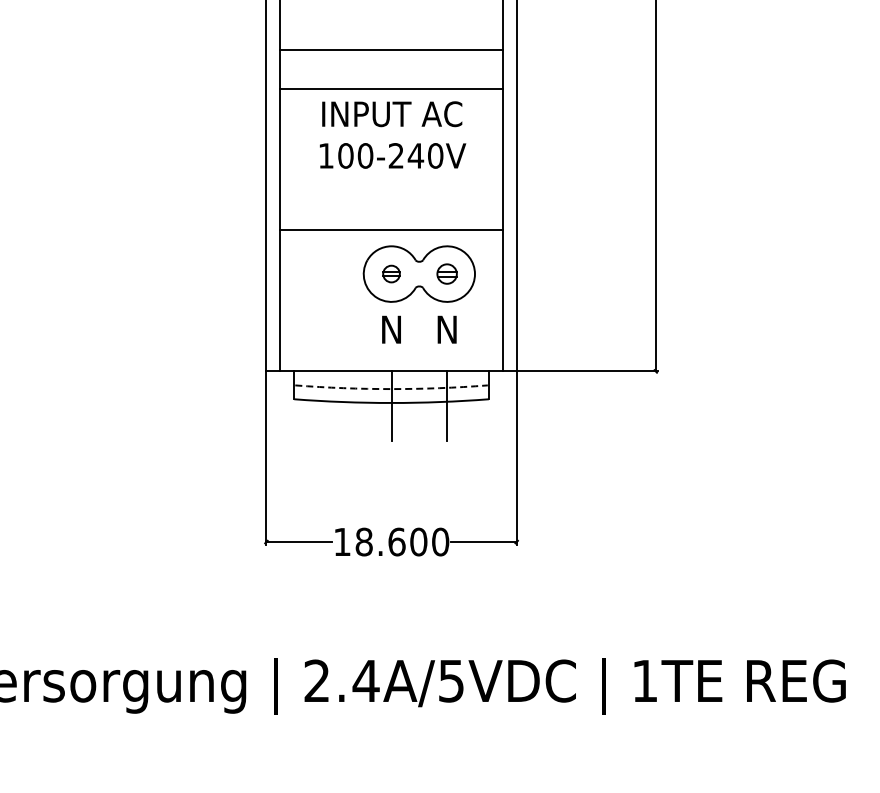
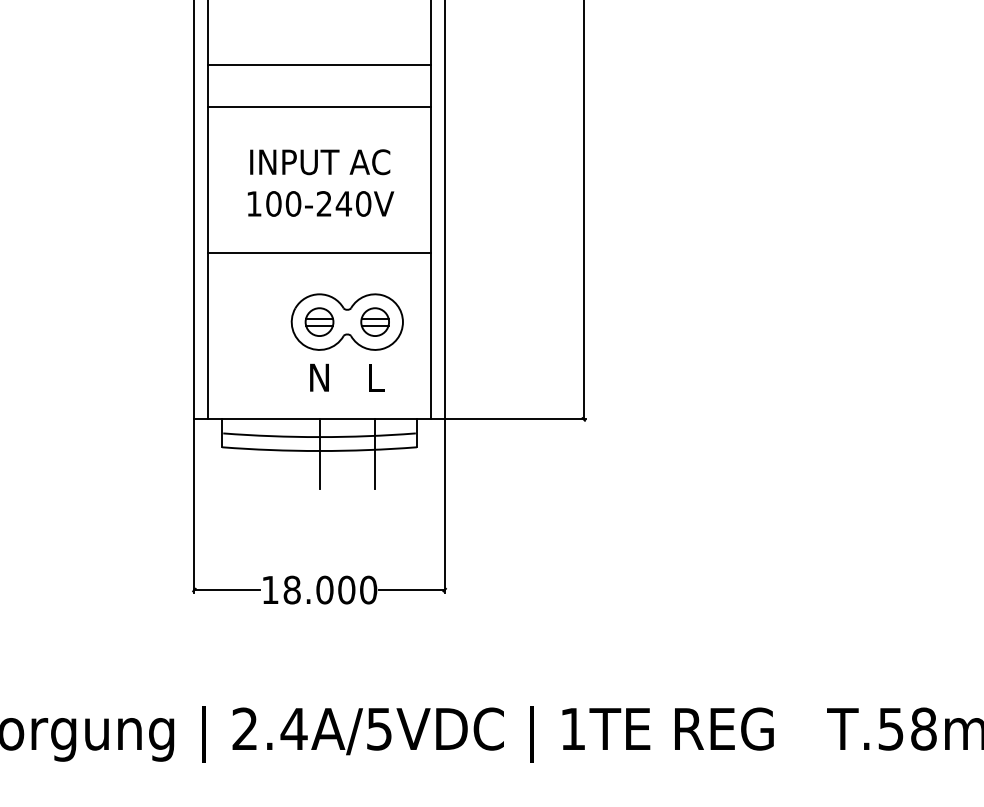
line: (391, 49) -> (319, 64), moved
line: (391, 88) -> (319, 106), moved
line: (391, 229) -> (319, 252), moved
part: (391, 273) -> (319, 321), size x1.67
part: (446, 273) -> (374, 321), size x1.43
text: (446, 329) -> (374, 377), N -> L
arc: (391, 389) -> (319, 437), dashed -> solid
text: (396, 541) -> (324, 589), 18.600 -> 18.000

